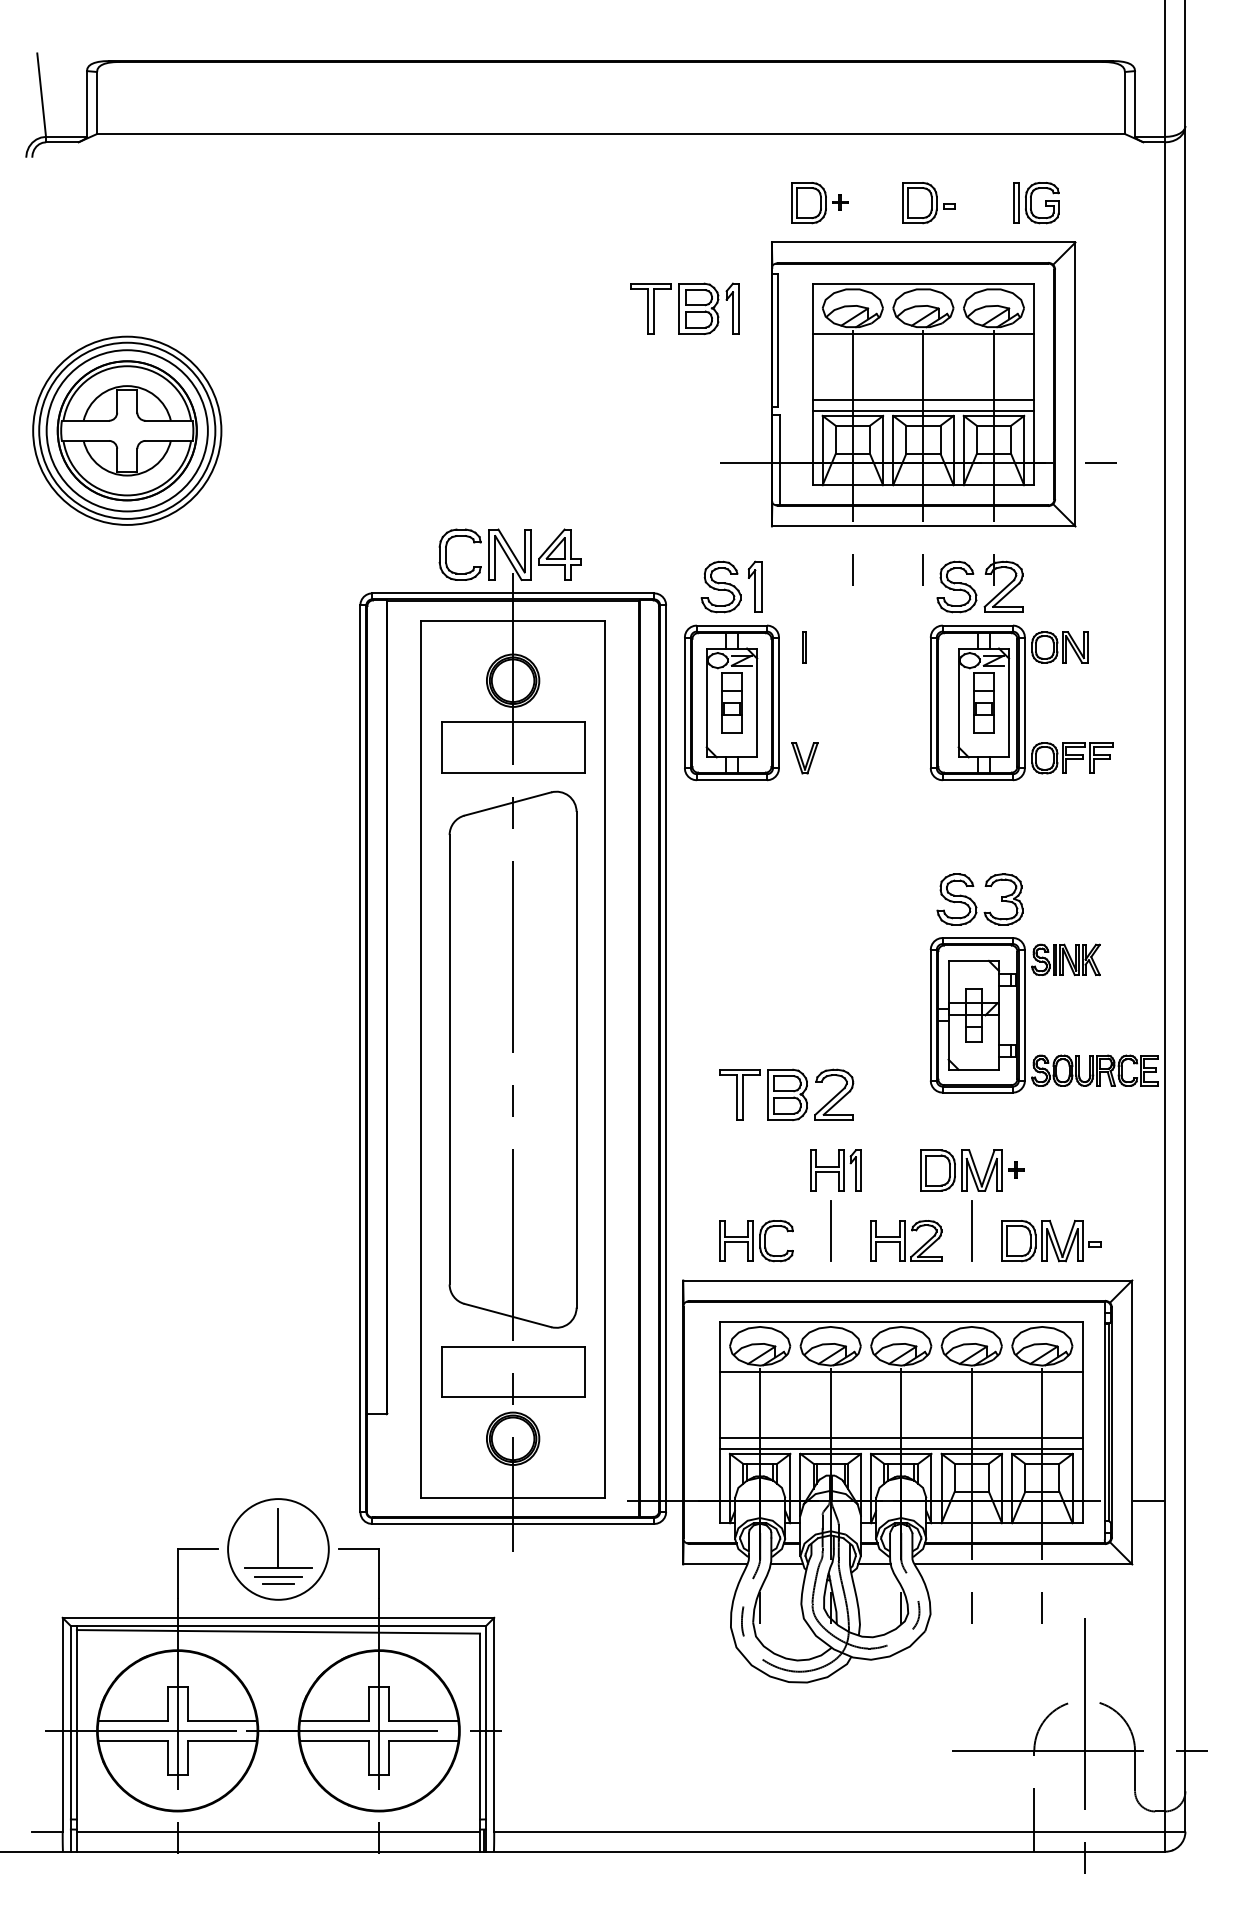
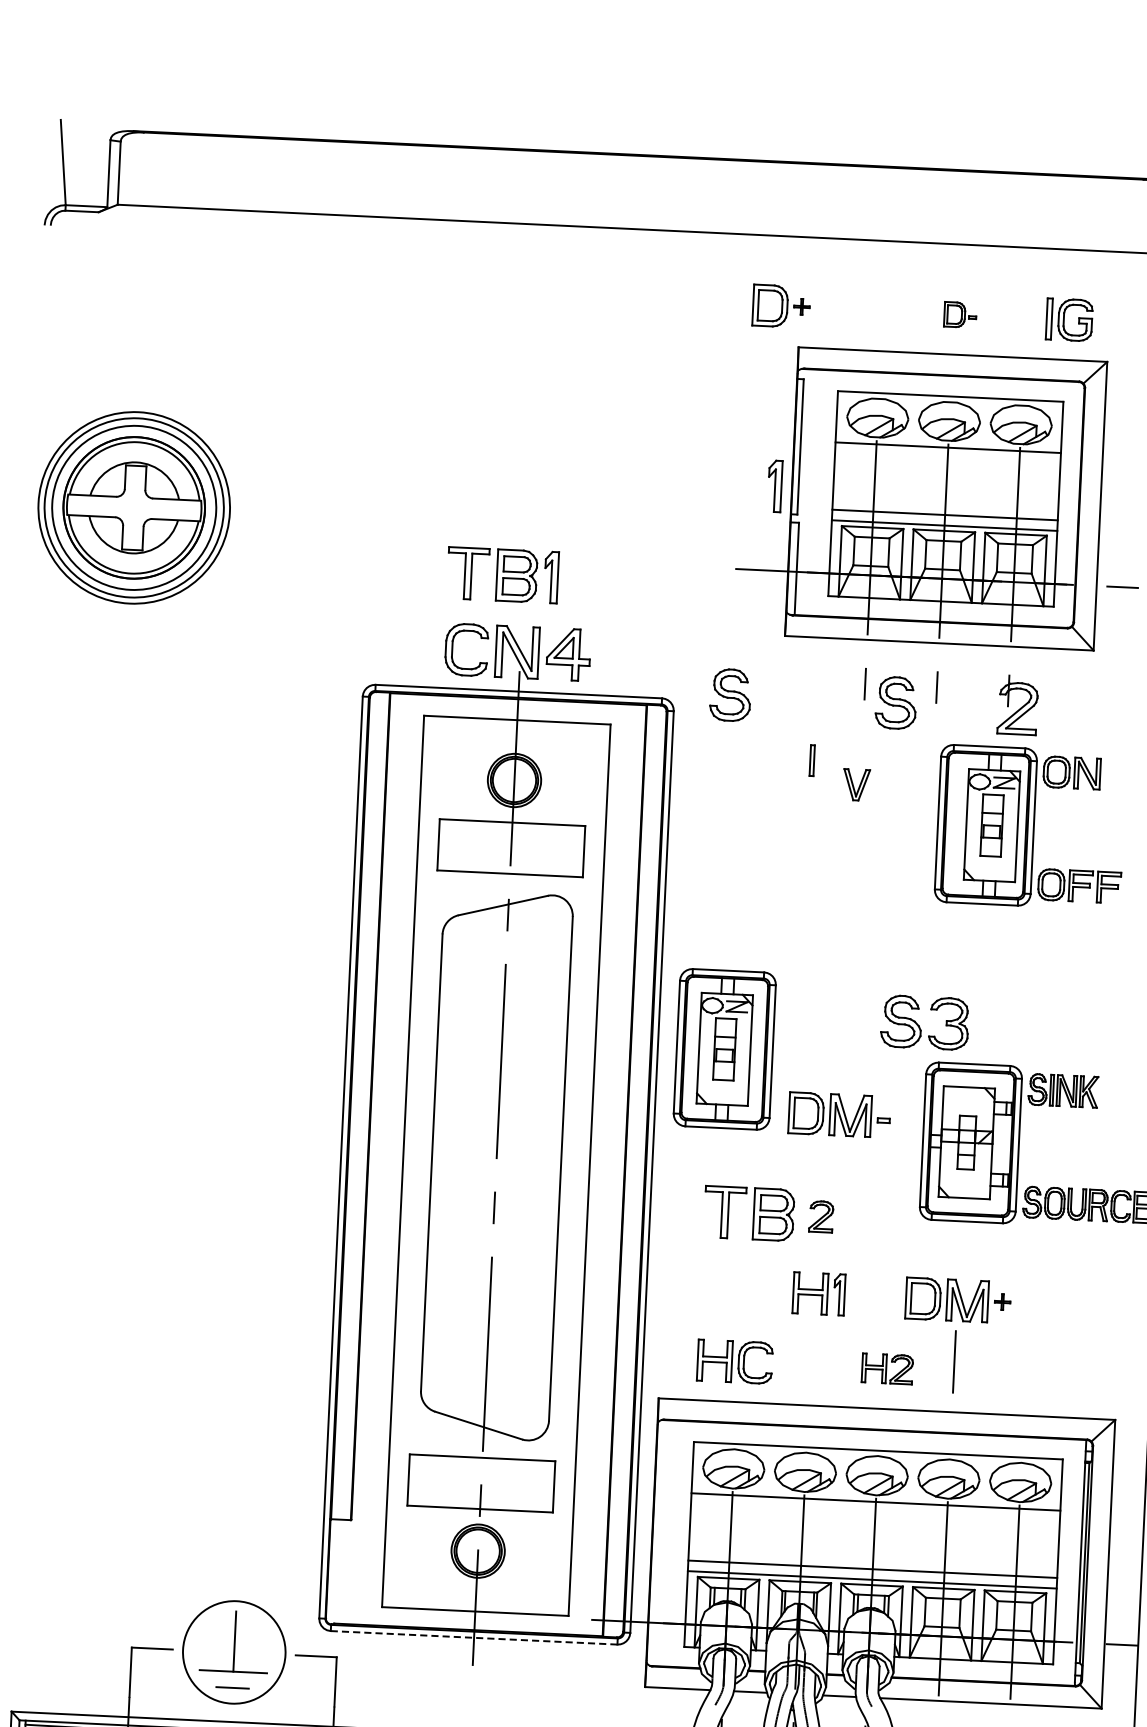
part: (819, 203) -> (780, 306), moved
part: (928, 203) -> (959, 315), size x0.6
part: (684, 308) -> (502, 574), moved
part: (754, 586) -> (774, 485), moved
part: (956, 586) -> (895, 702), moved
part: (731, 702) -> (724, 1048), moved
part: (804, 758) -> (856, 785), moved
part: (979, 899) -> (924, 1022), moved
part: (834, 1094) -> (821, 1216), size x0.6
line: (830, 1230) -> (810, 1354), removed
part: (906, 1240) -> (887, 1368), size x0.7
part: (1051, 1240) -> (839, 1114), moved
line: (513, 1524) -> (474, 1638), solid -> dashed
line: (277, 1576) -> (232, 1679), removed

